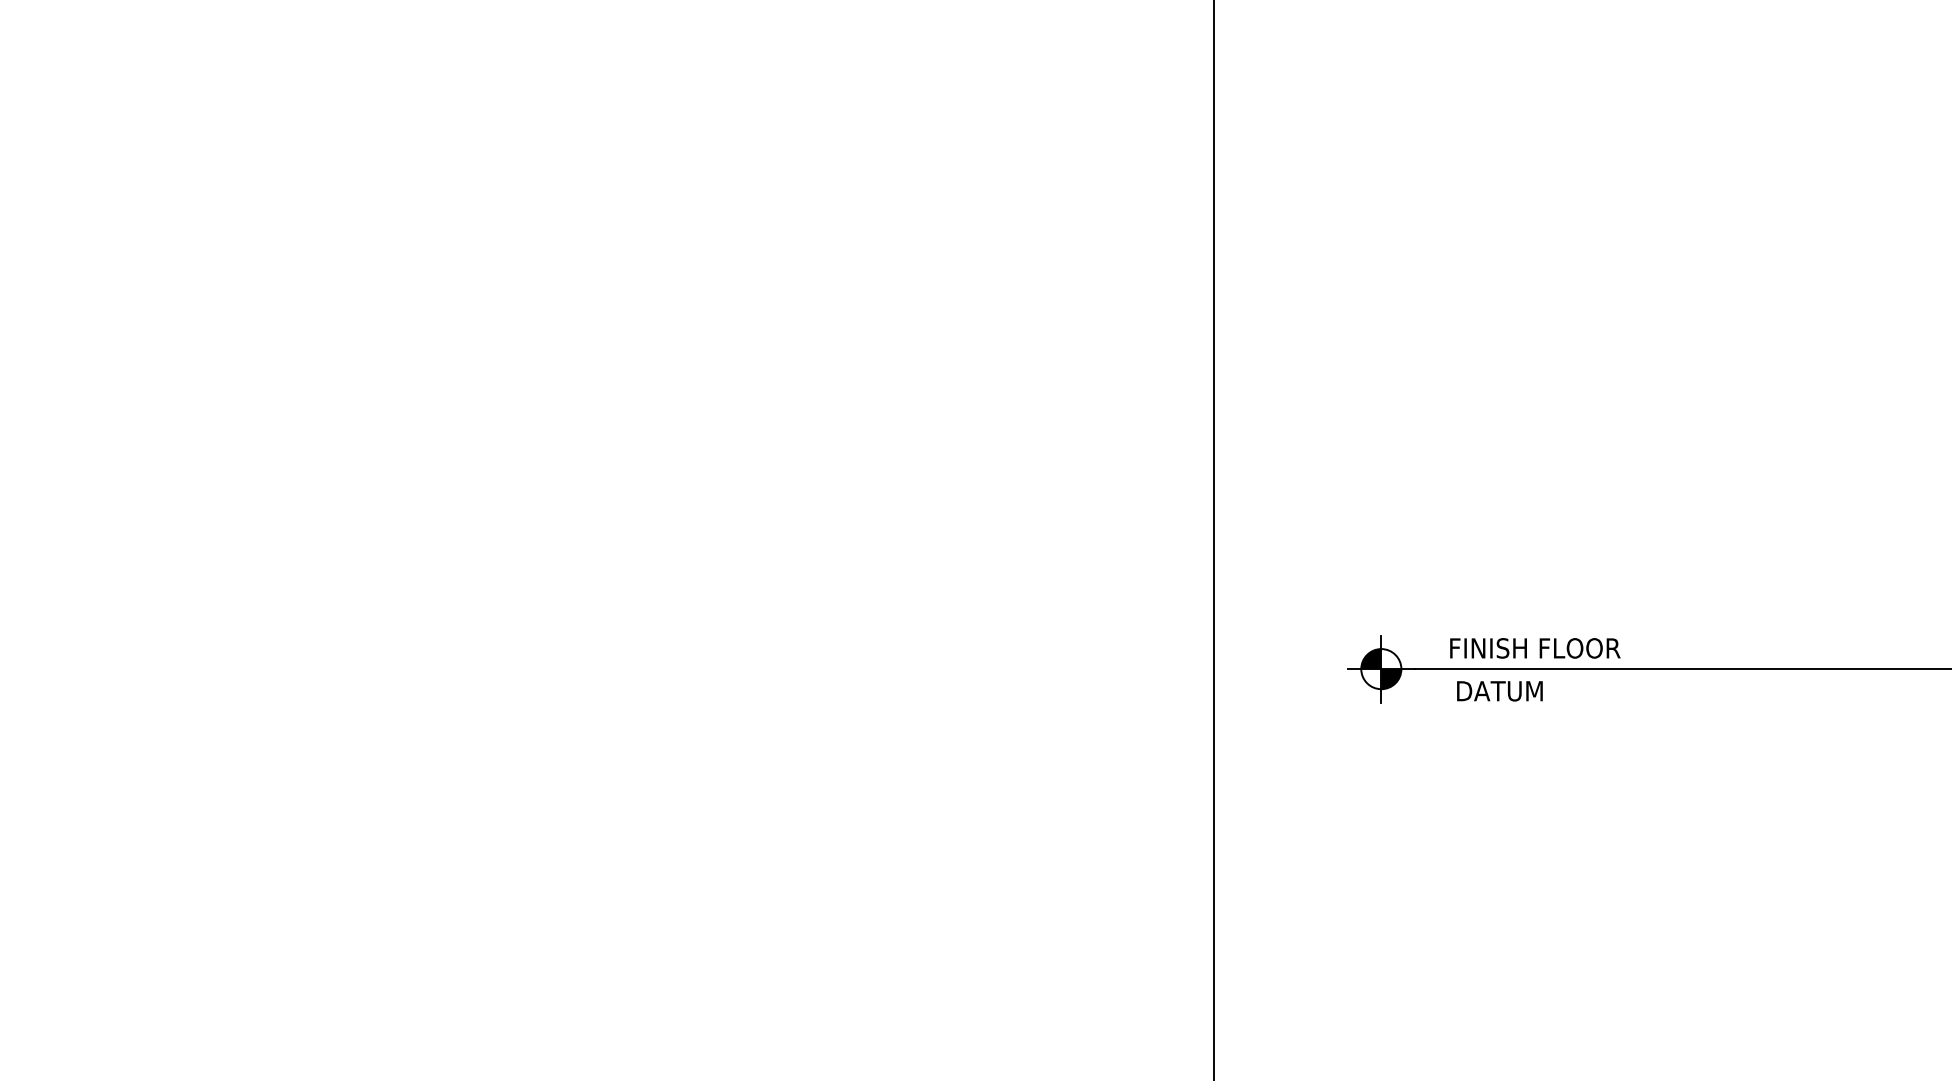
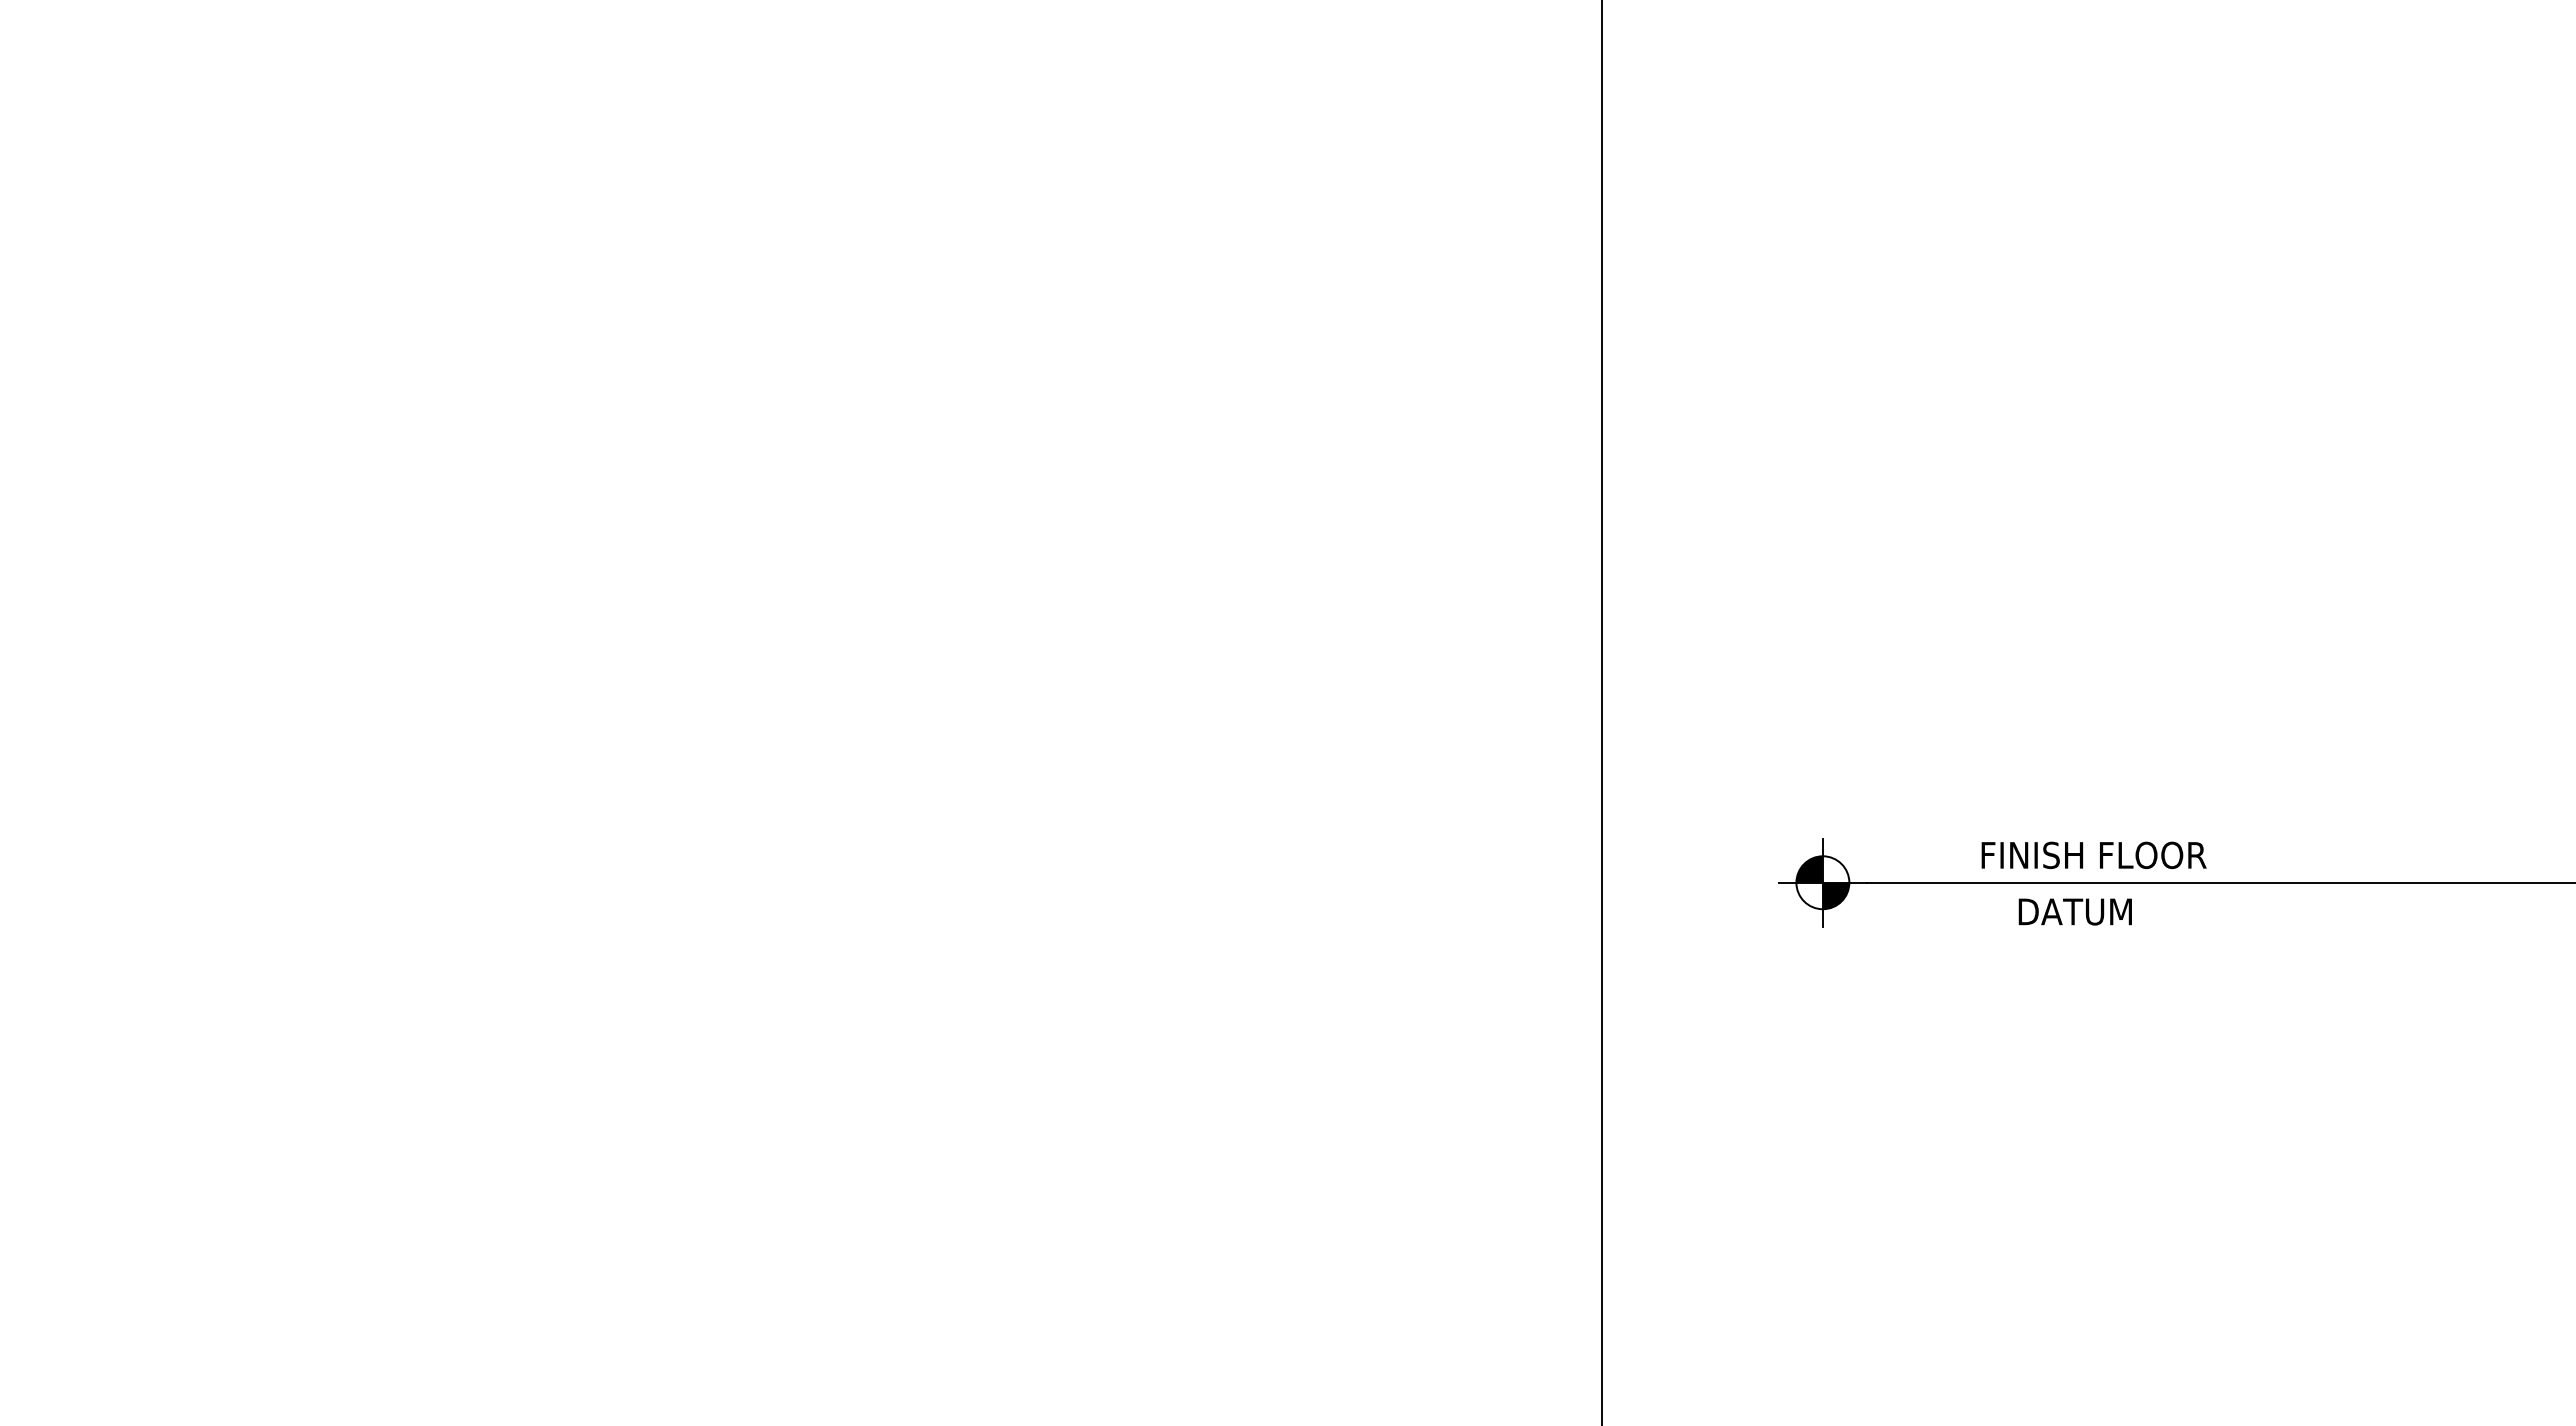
text: (1534, 648) -> (2093, 855), moved
text: (1499, 690) -> (2074, 911), moved

